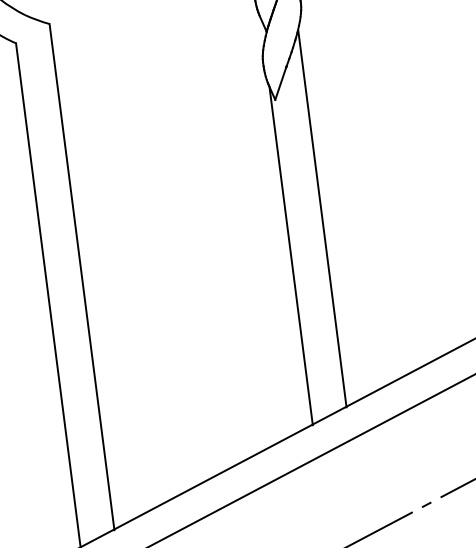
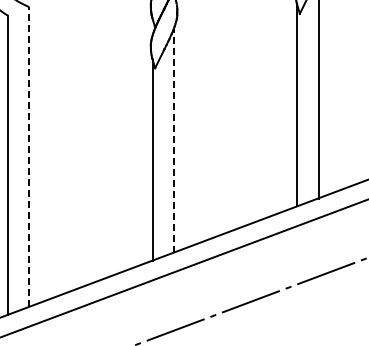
line: (321, 219) -> (173, 141), solid -> dashed
line: (82, 275) -> (29, 156), solid -> dashed

